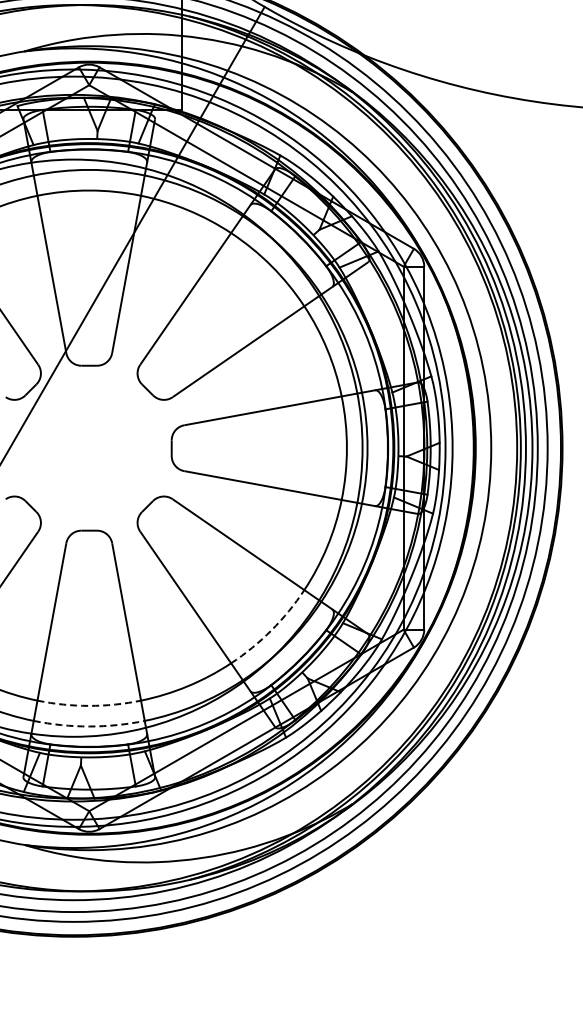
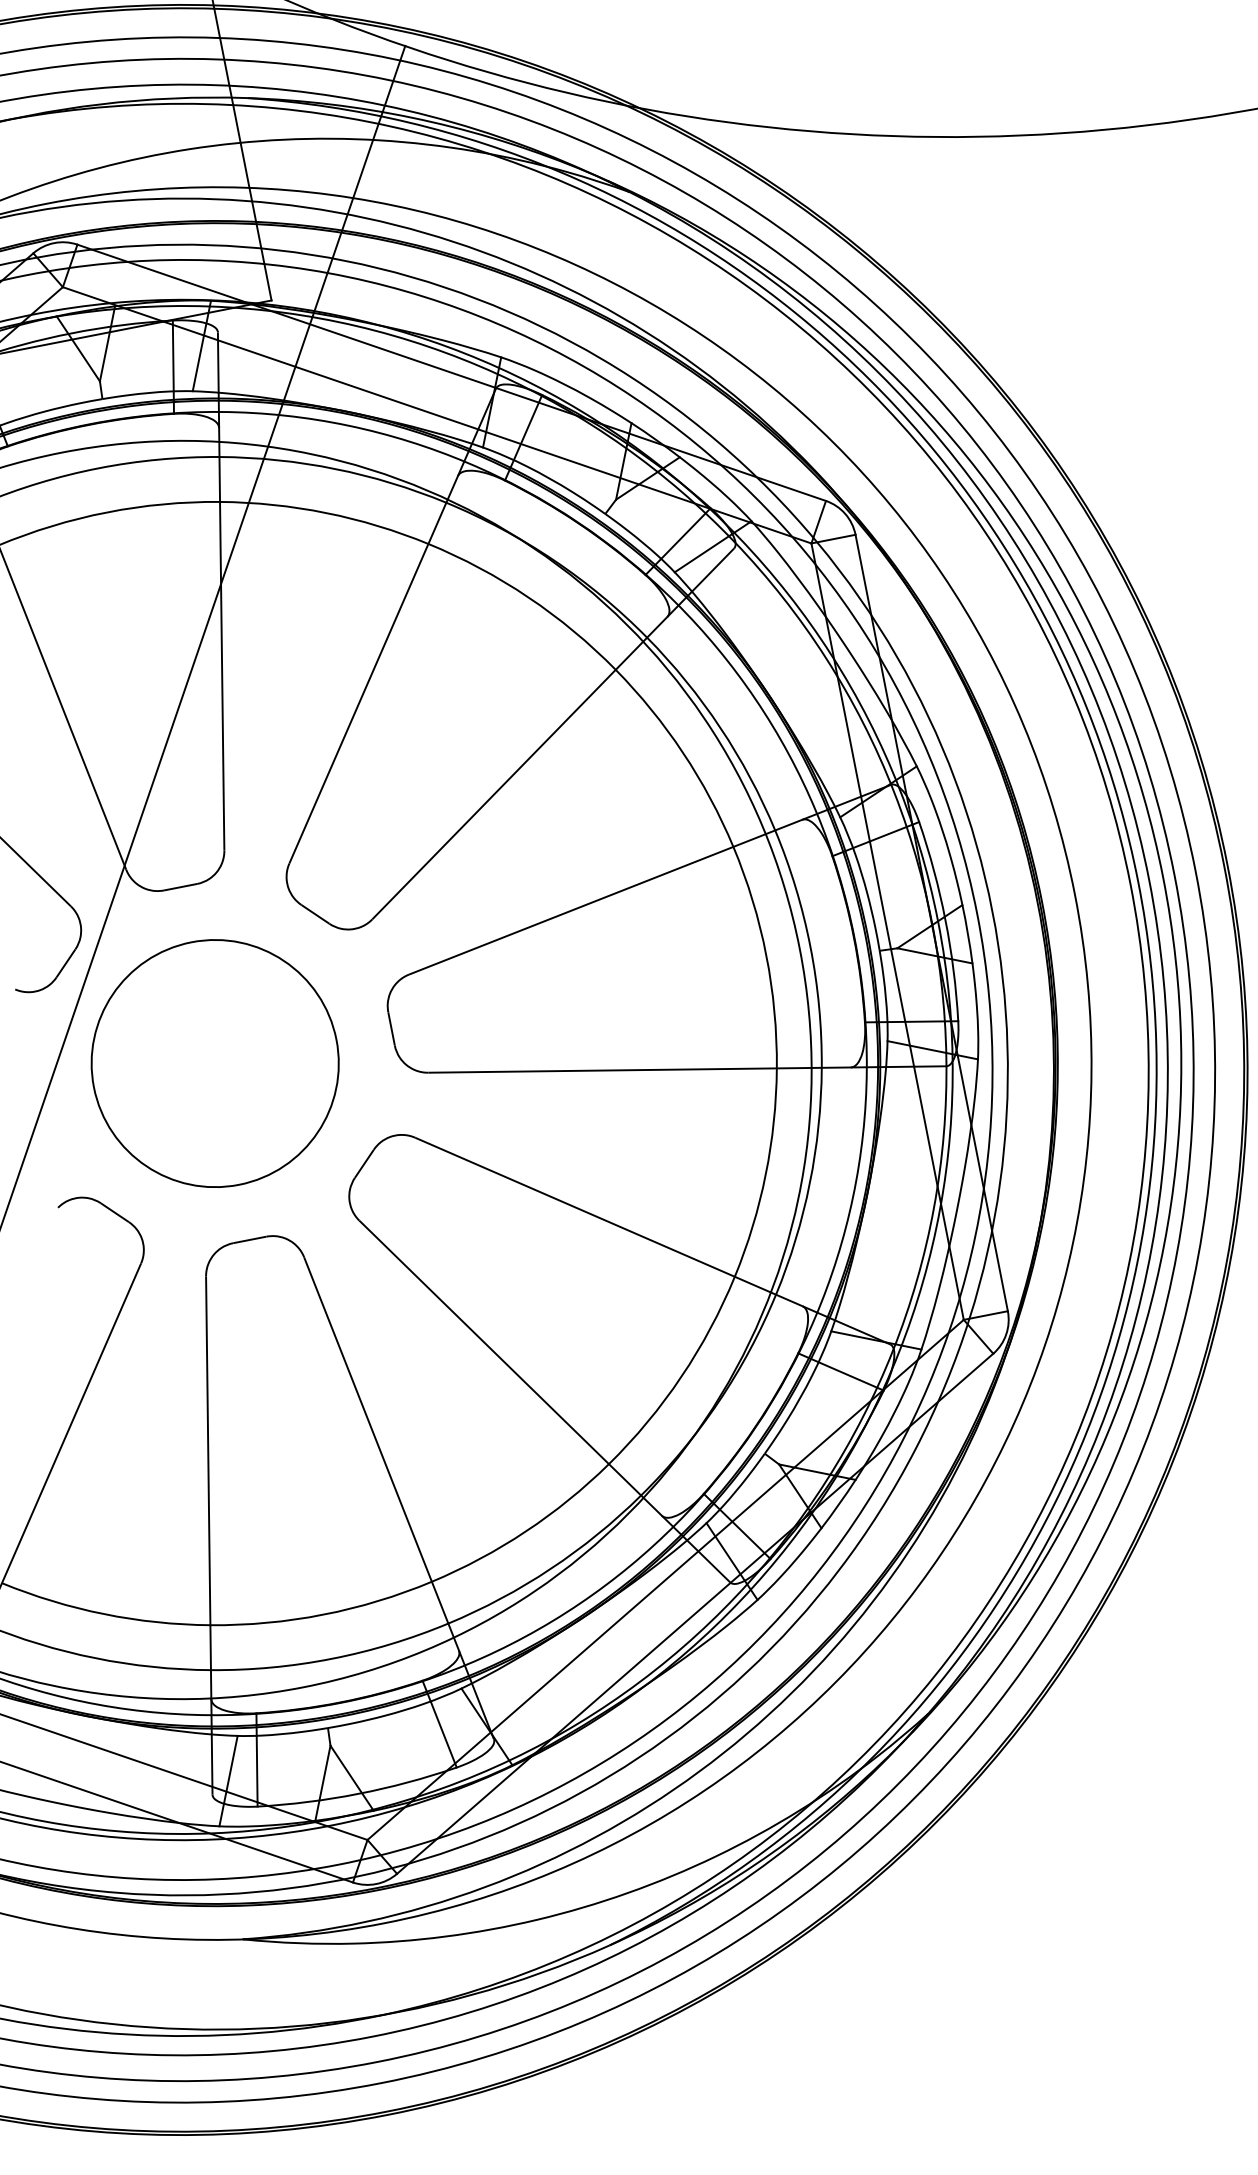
circle: (88, 447) -> (213, 1062), added
arc: (271, 630) -> (681, 1376), dashed -> solid
arc: (89, 705) -> (323, 1613), dashed -> solid
arc: (89, 726) -> (332, 1658), dashed -> solid

